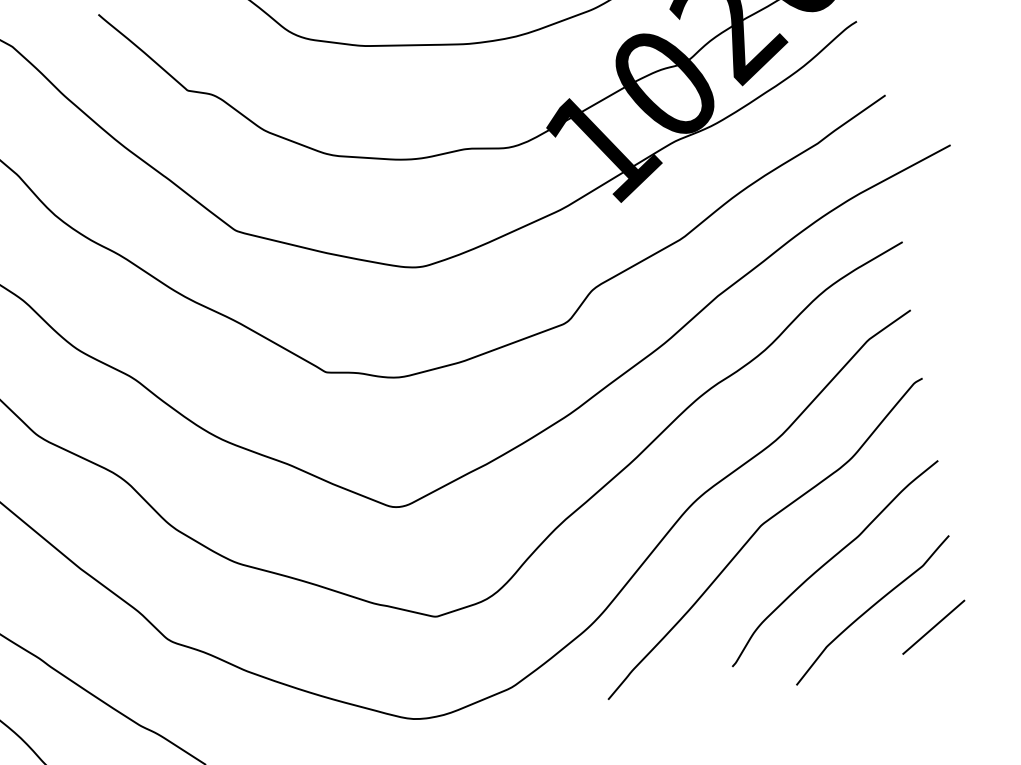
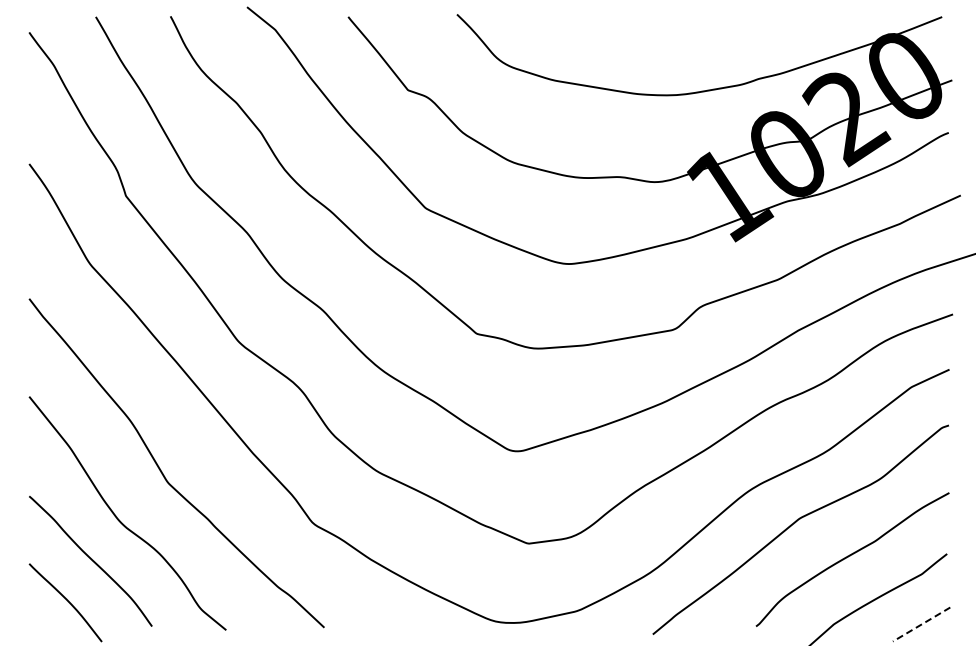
line: (933, 627) -> (921, 624), solid -> dashed

